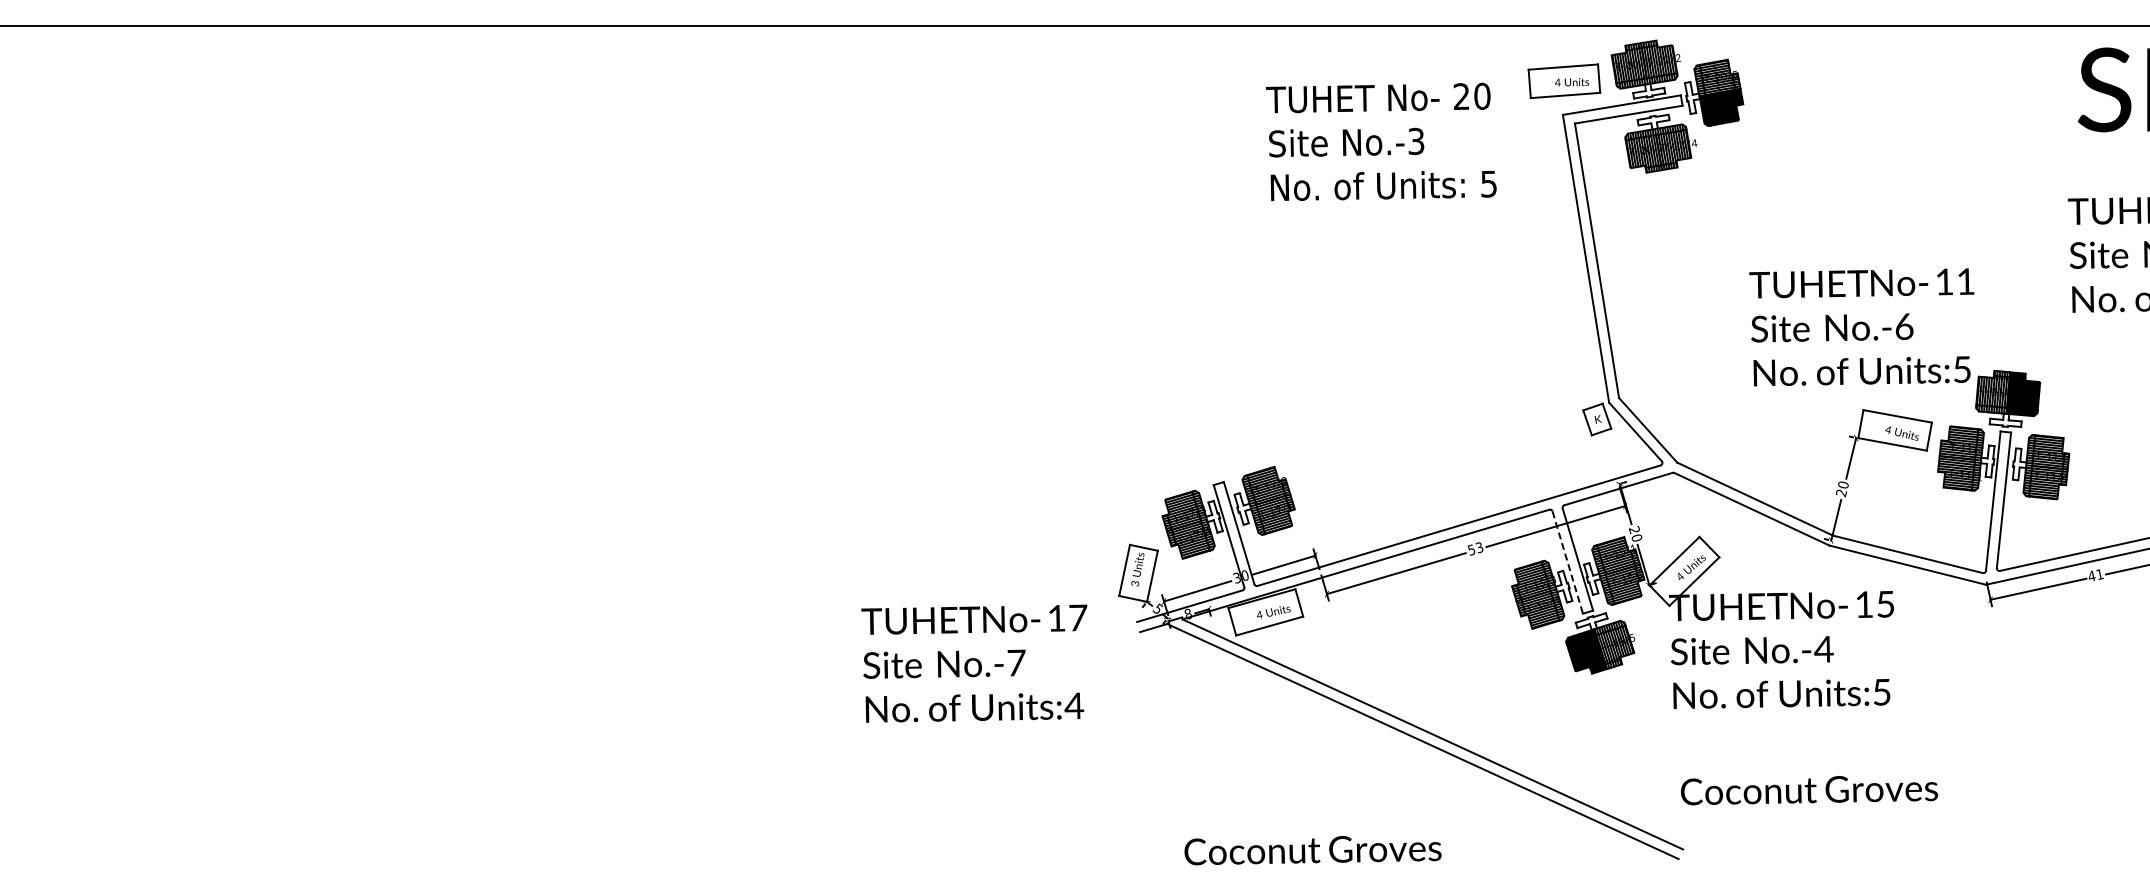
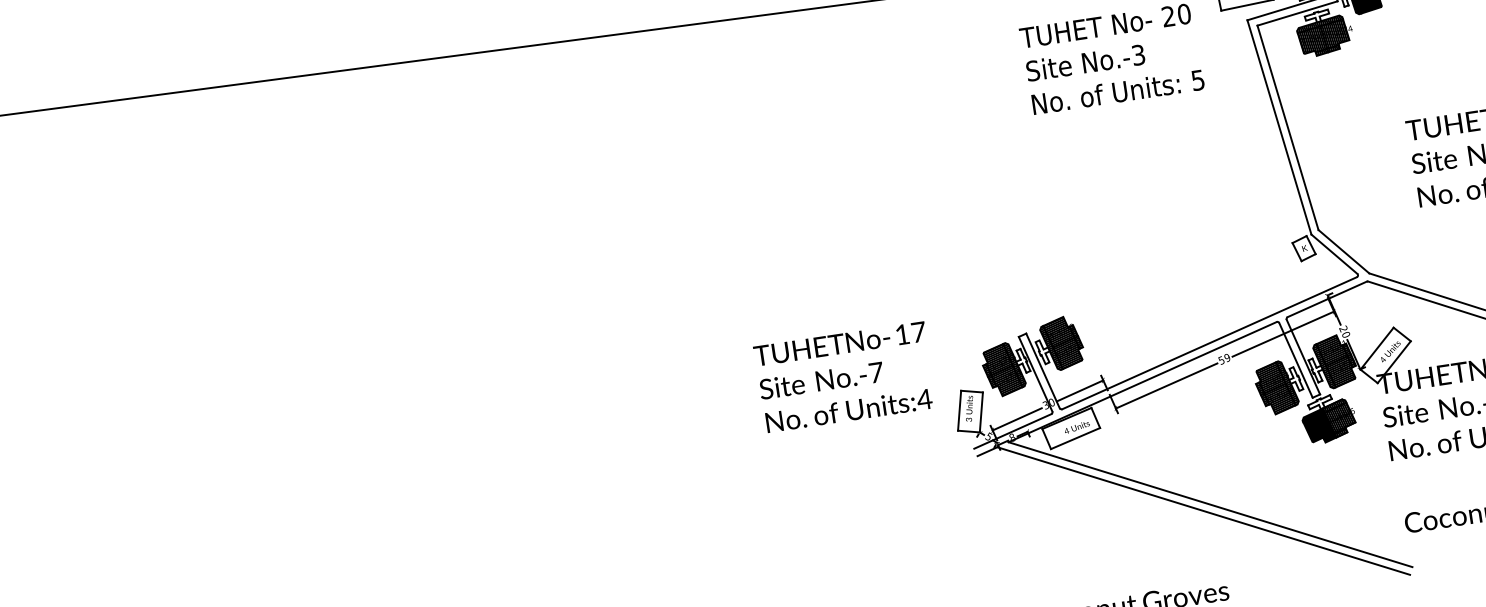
text: (1479, 547) -> (1227, 357), 53 -> 59
line: (1567, 563) -> (1295, 361), dashed -> solid
text: (974, 663) -> (844, 377), moved

